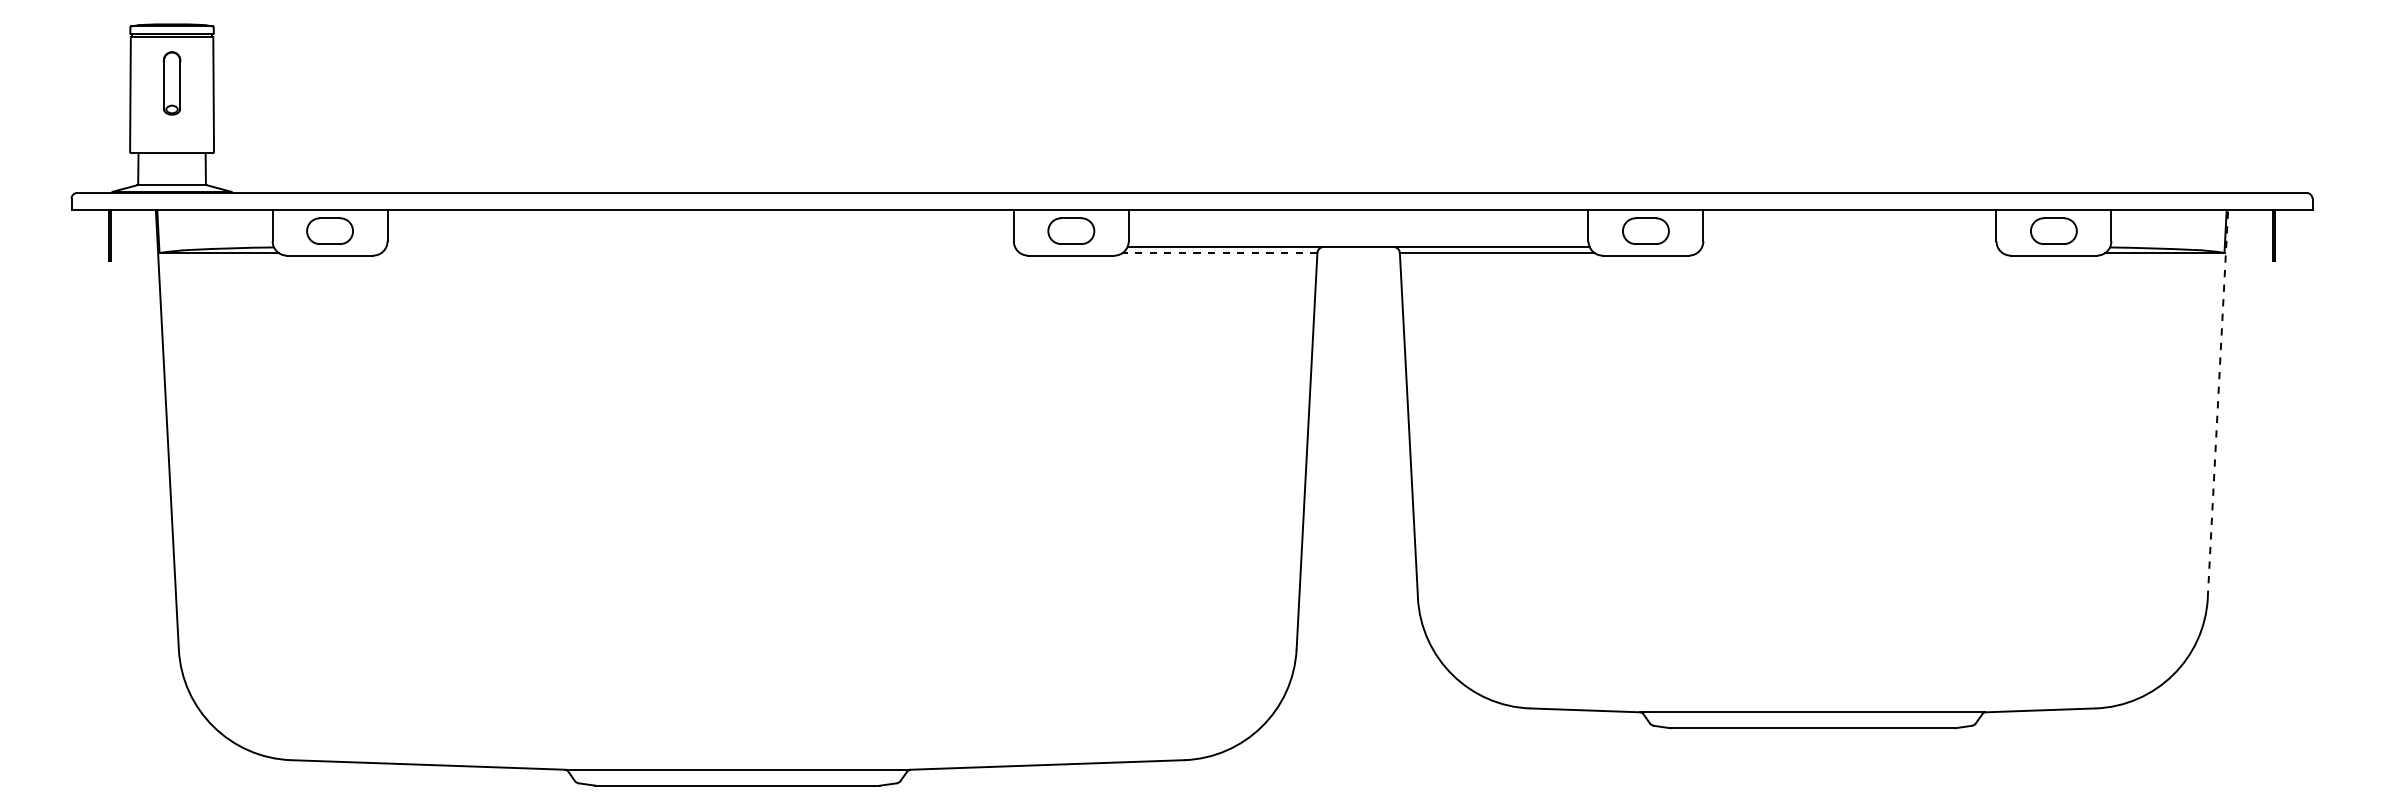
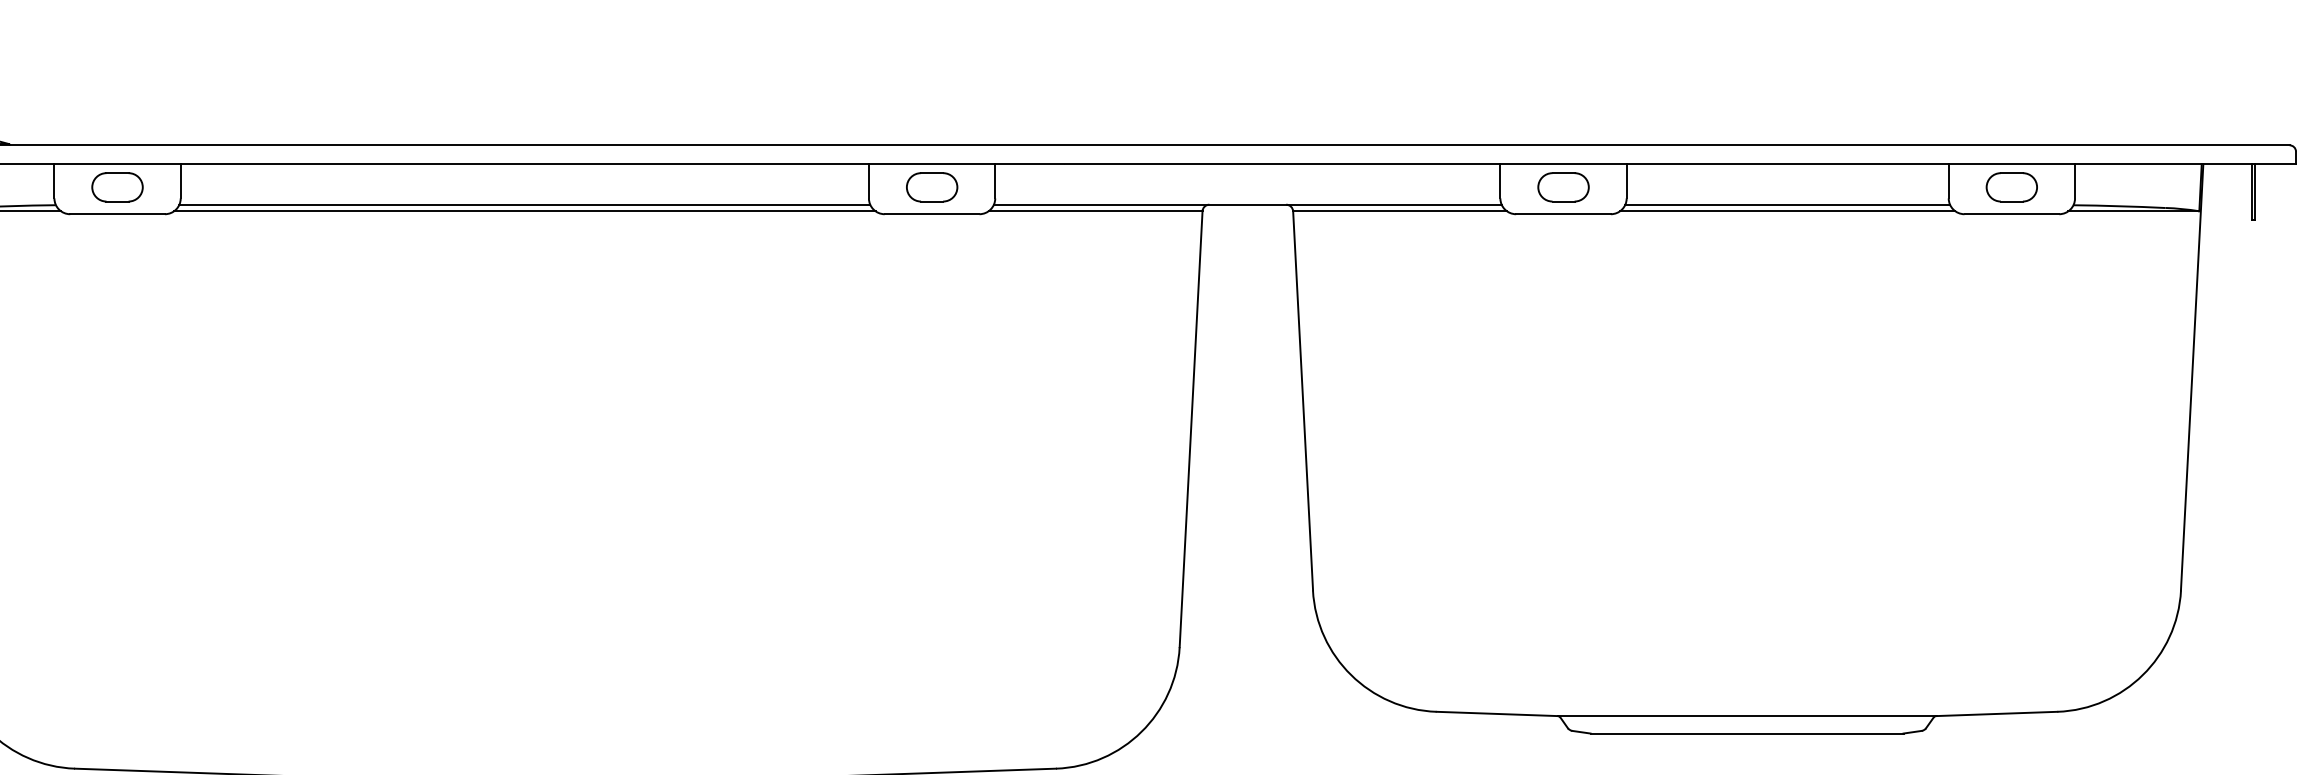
line: (700, 246) -> (524, 204), added
line: (1849, 246) -> (1787, 204), added
line: (700, 253) -> (524, 211), added
line: (1219, 253) -> (1094, 211), dashed -> solid
line: (1849, 253) -> (1787, 211), added
line: (2217, 403) -> (2191, 376), dashed -> solid

